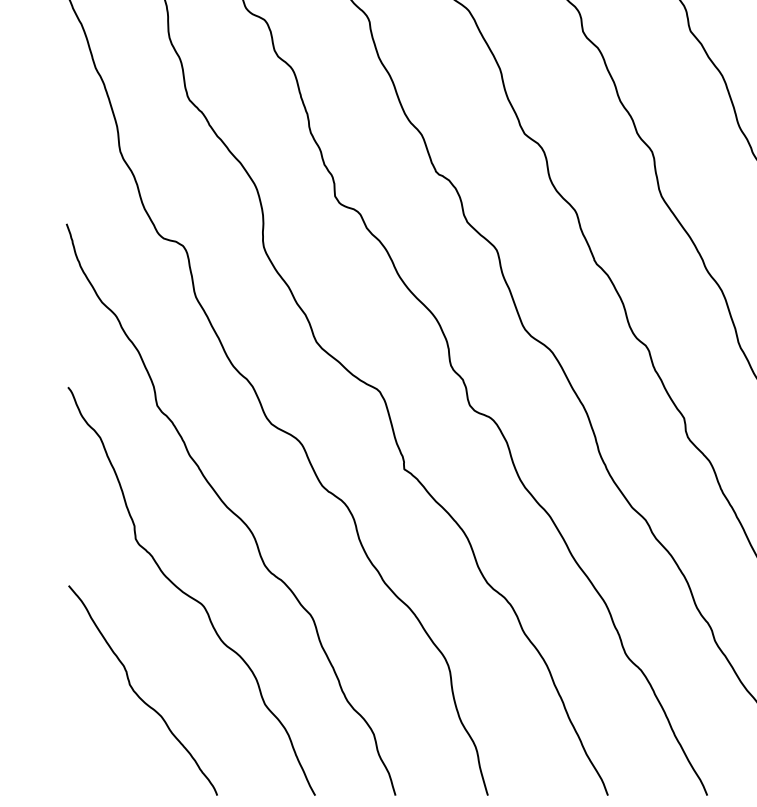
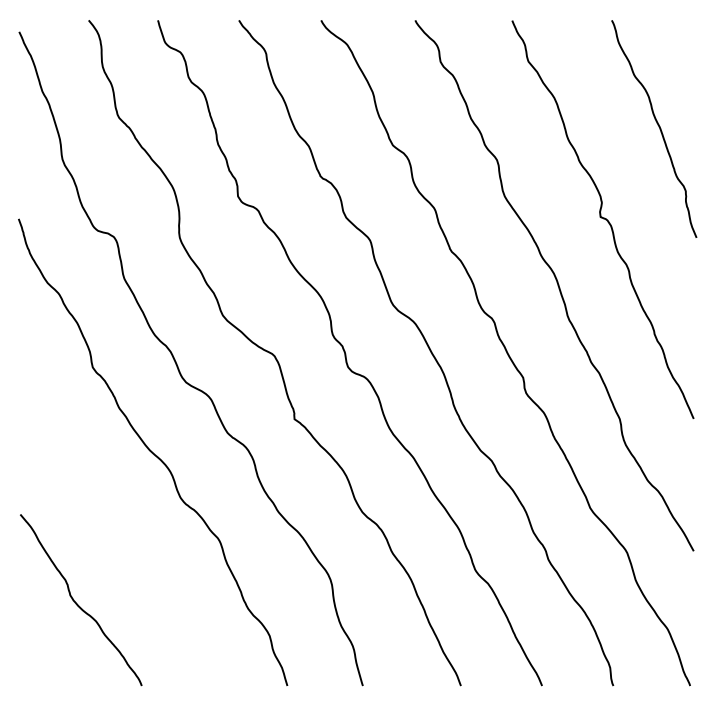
curve: (188, 594) -> (118, 521), removed

